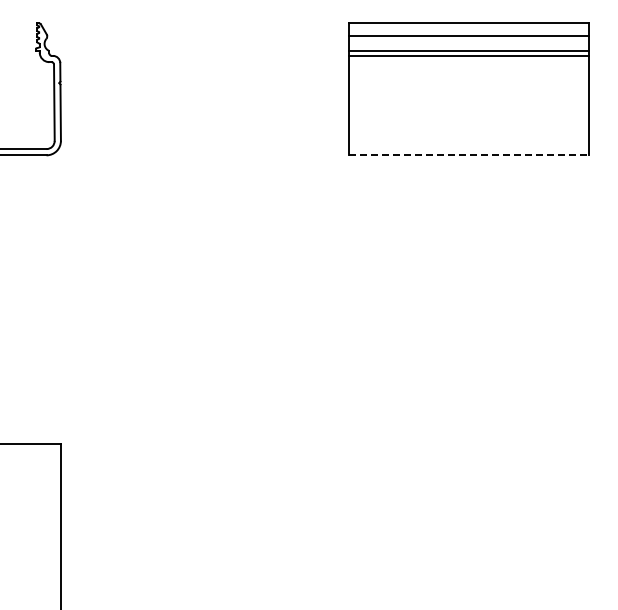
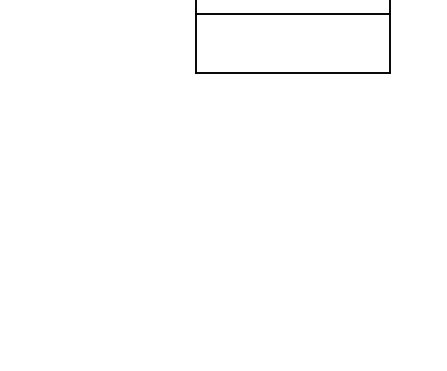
line: (469, 83) -> (293, 14), added
line: (469, 155) -> (293, 72), dashed -> solid

